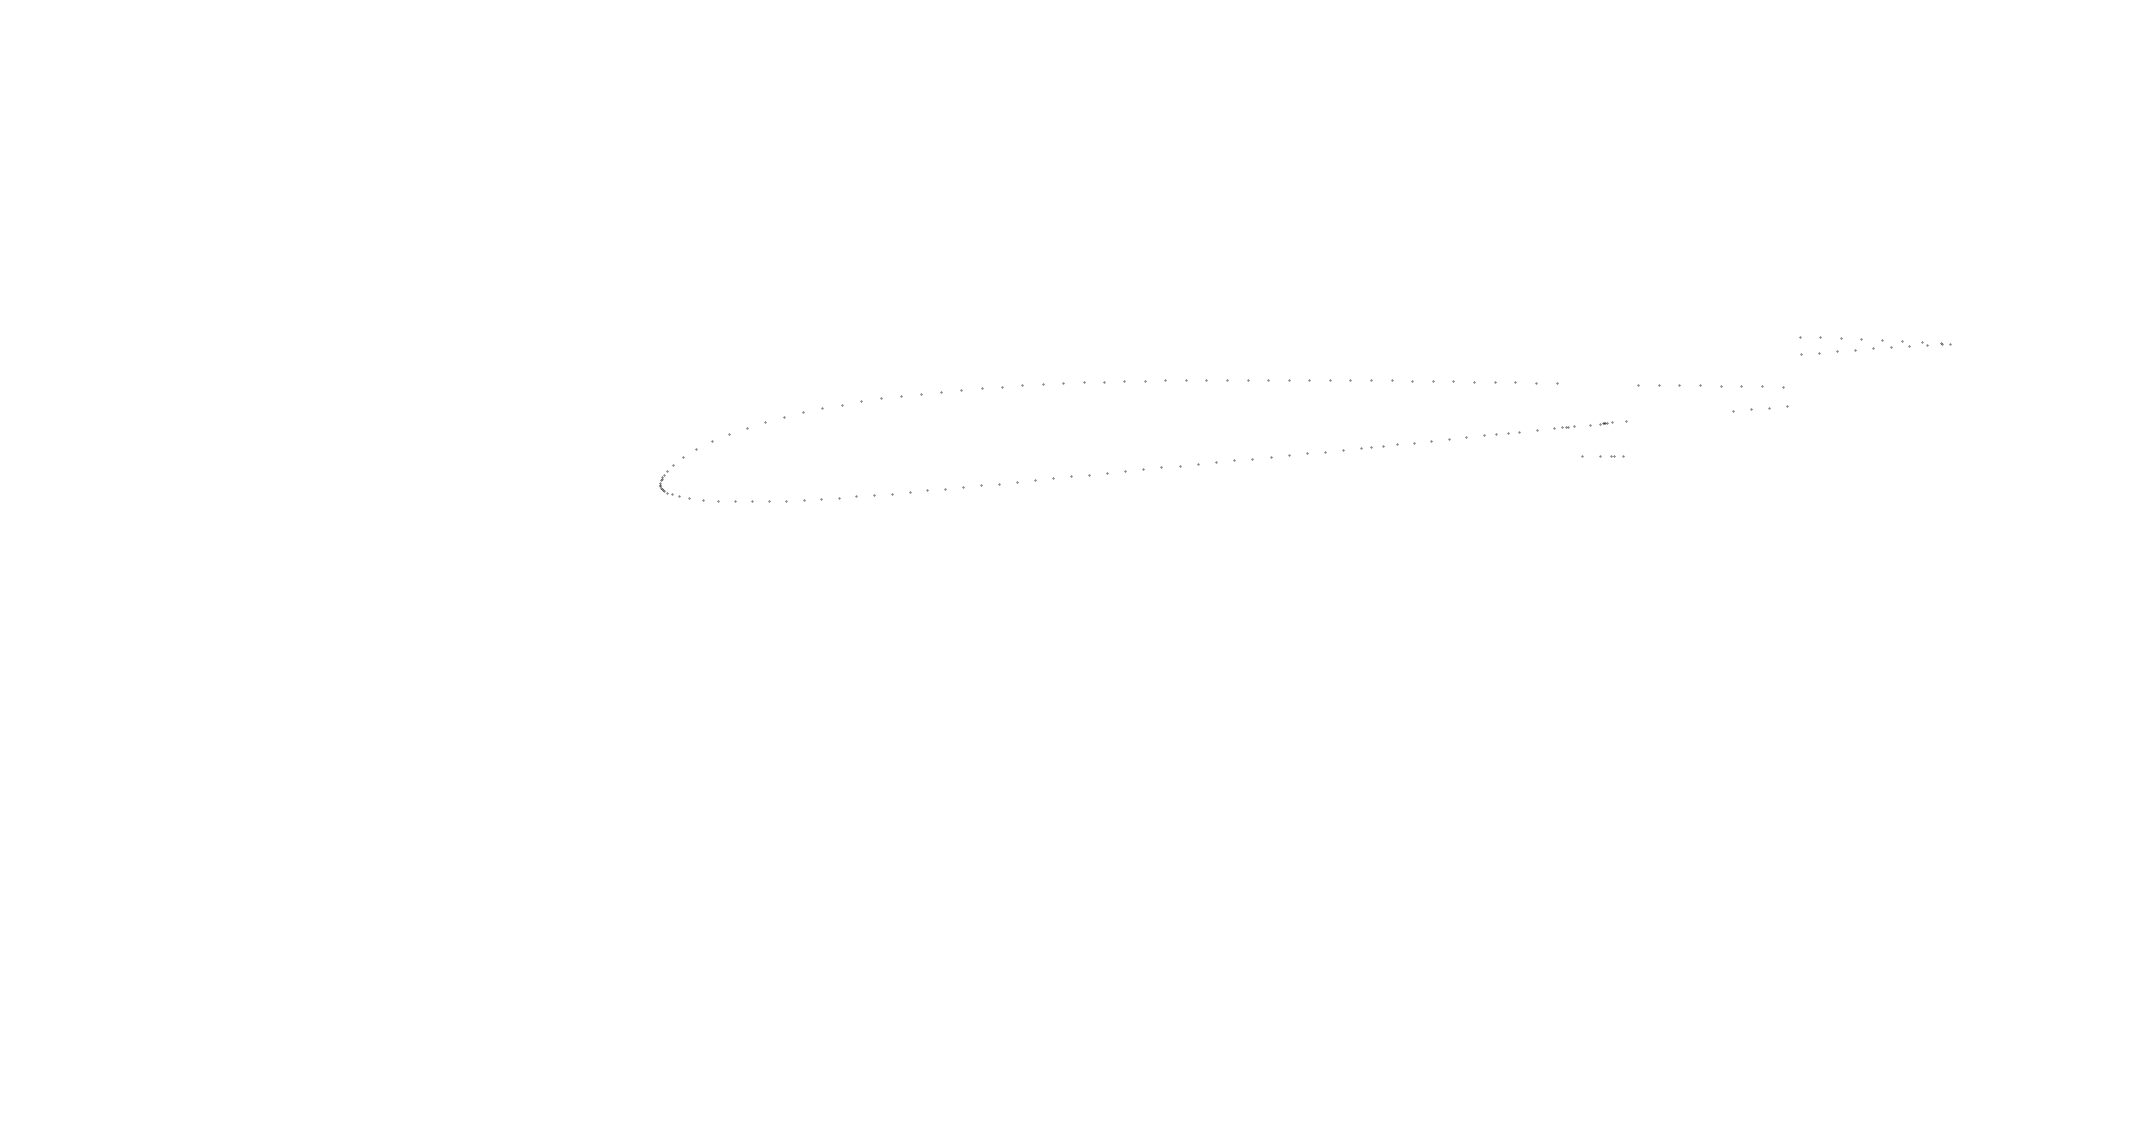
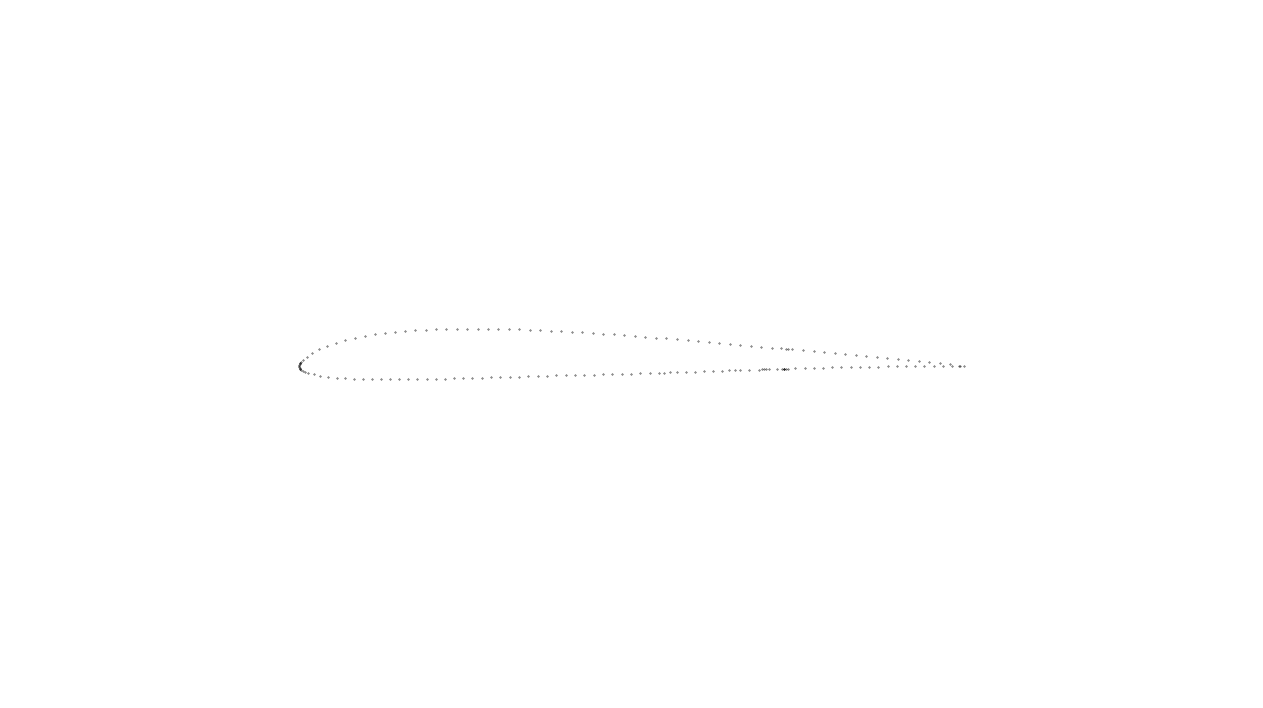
part: (1874, 341) -> (925, 362), moved
part: (1680, 415) -> (823, 367), added
part: (1603, 456) -> (782, 348), moved

